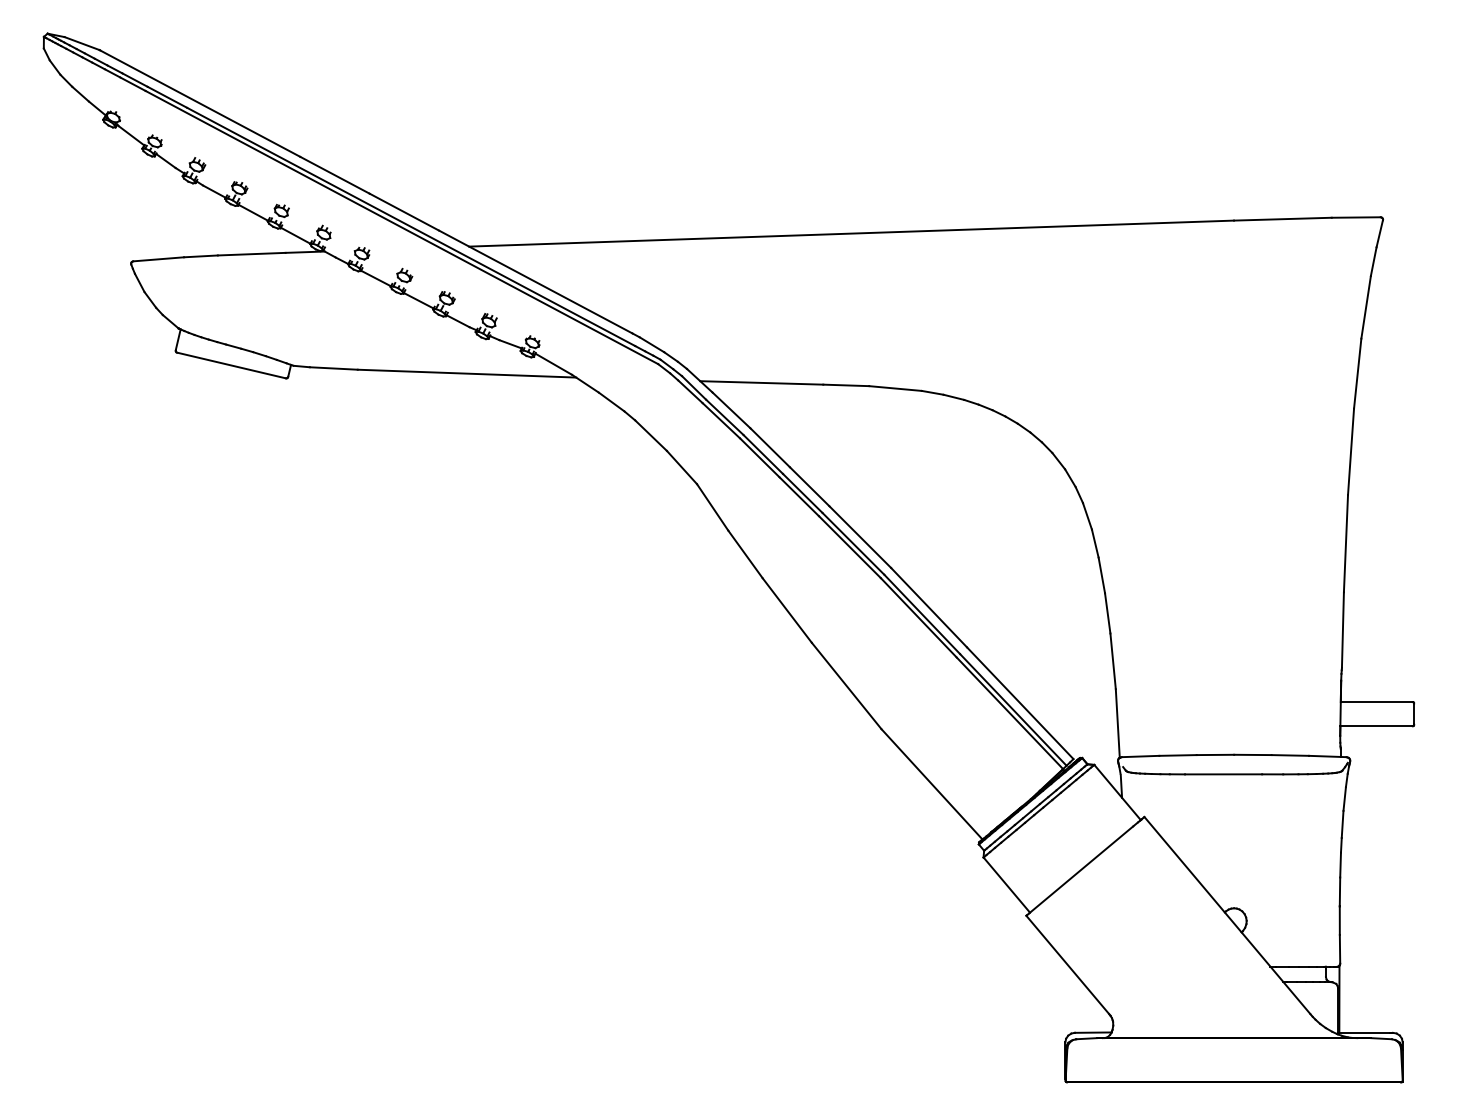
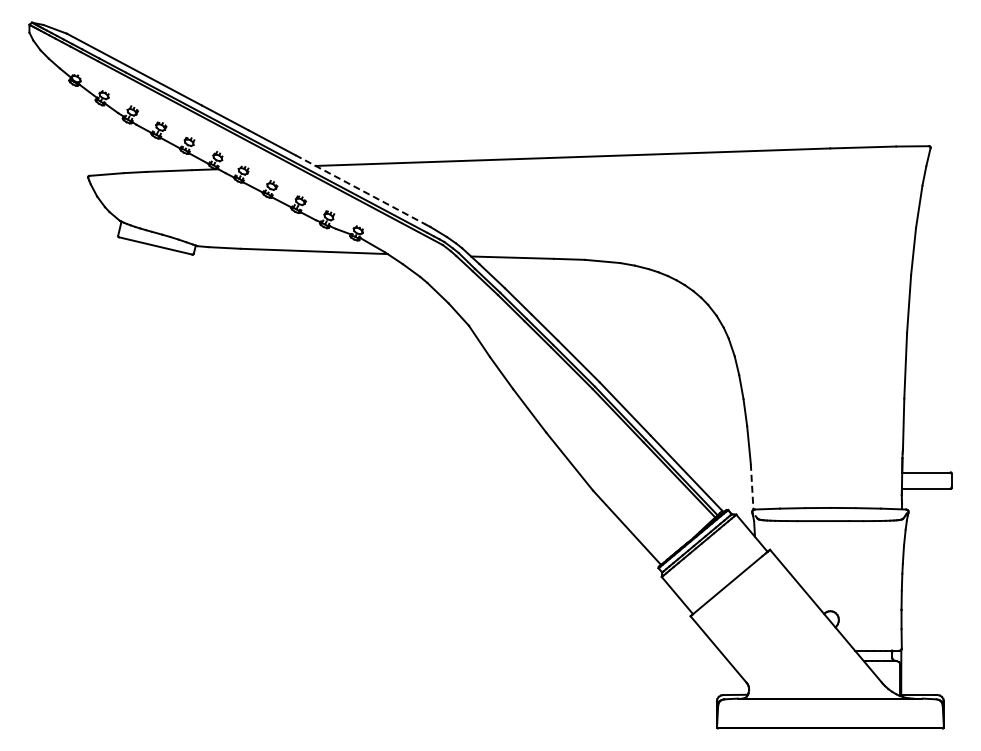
line: (535, 281) -> (360, 189), solid -> dashed
line: (1118, 724) -> (752, 487), solid -> dashed

